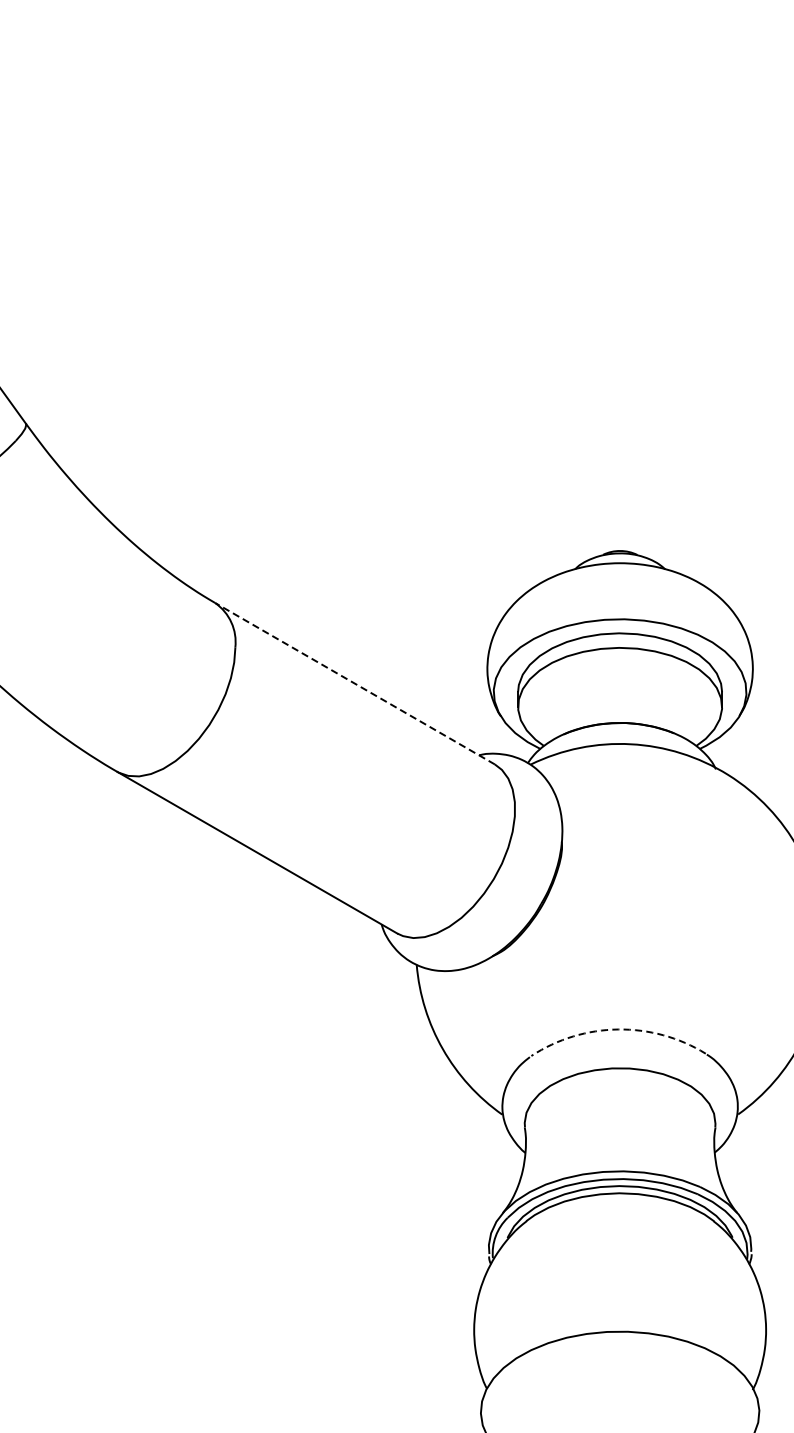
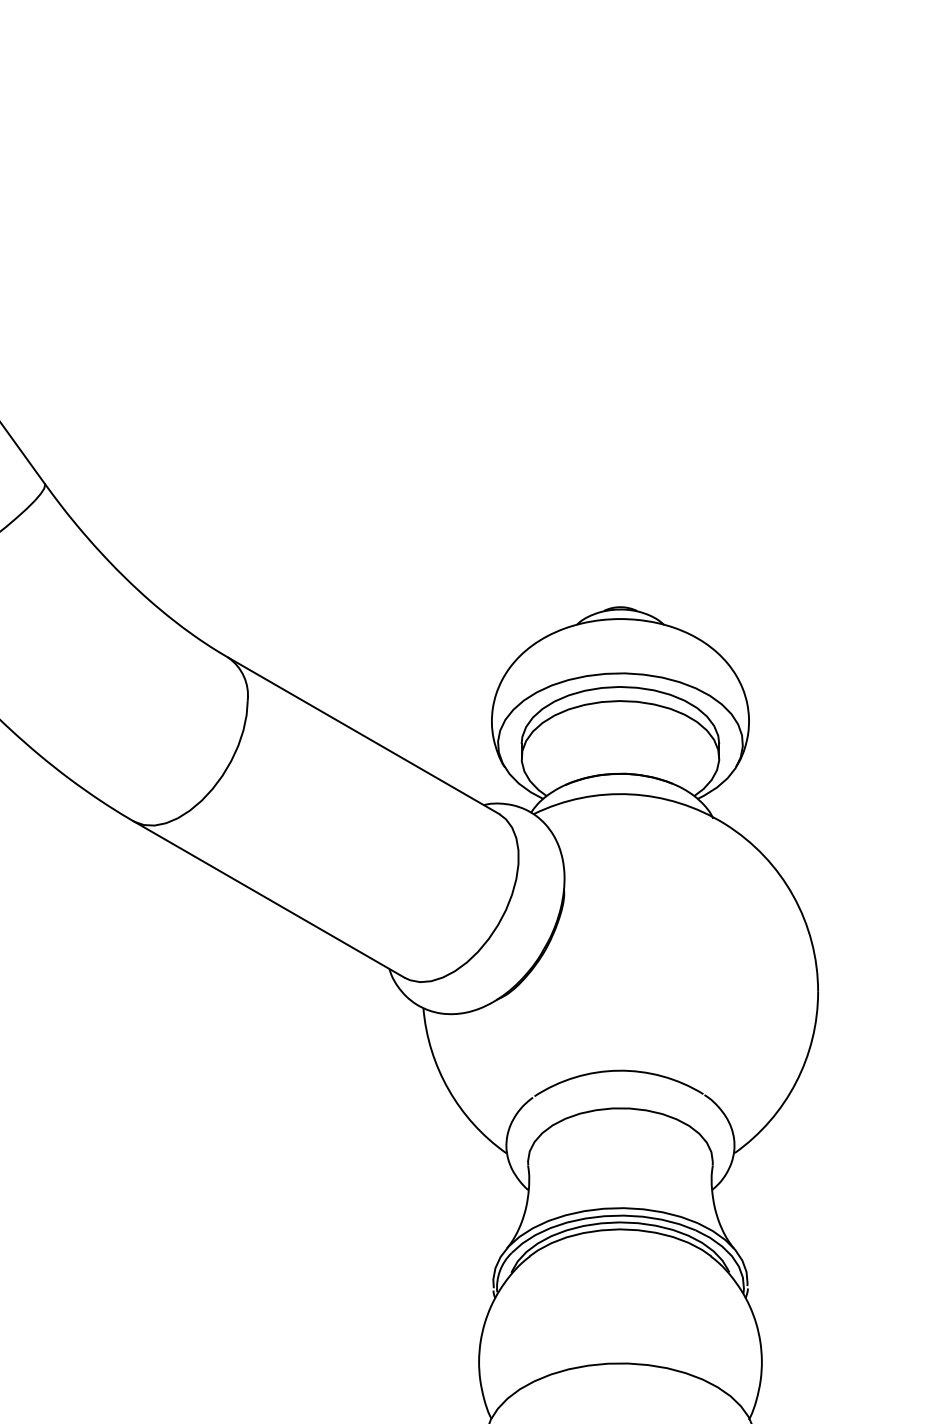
line: (354, 683) -> (363, 735), dashed -> solid
arc: (618, 1029) -> (618, 1070), dashed -> solid

